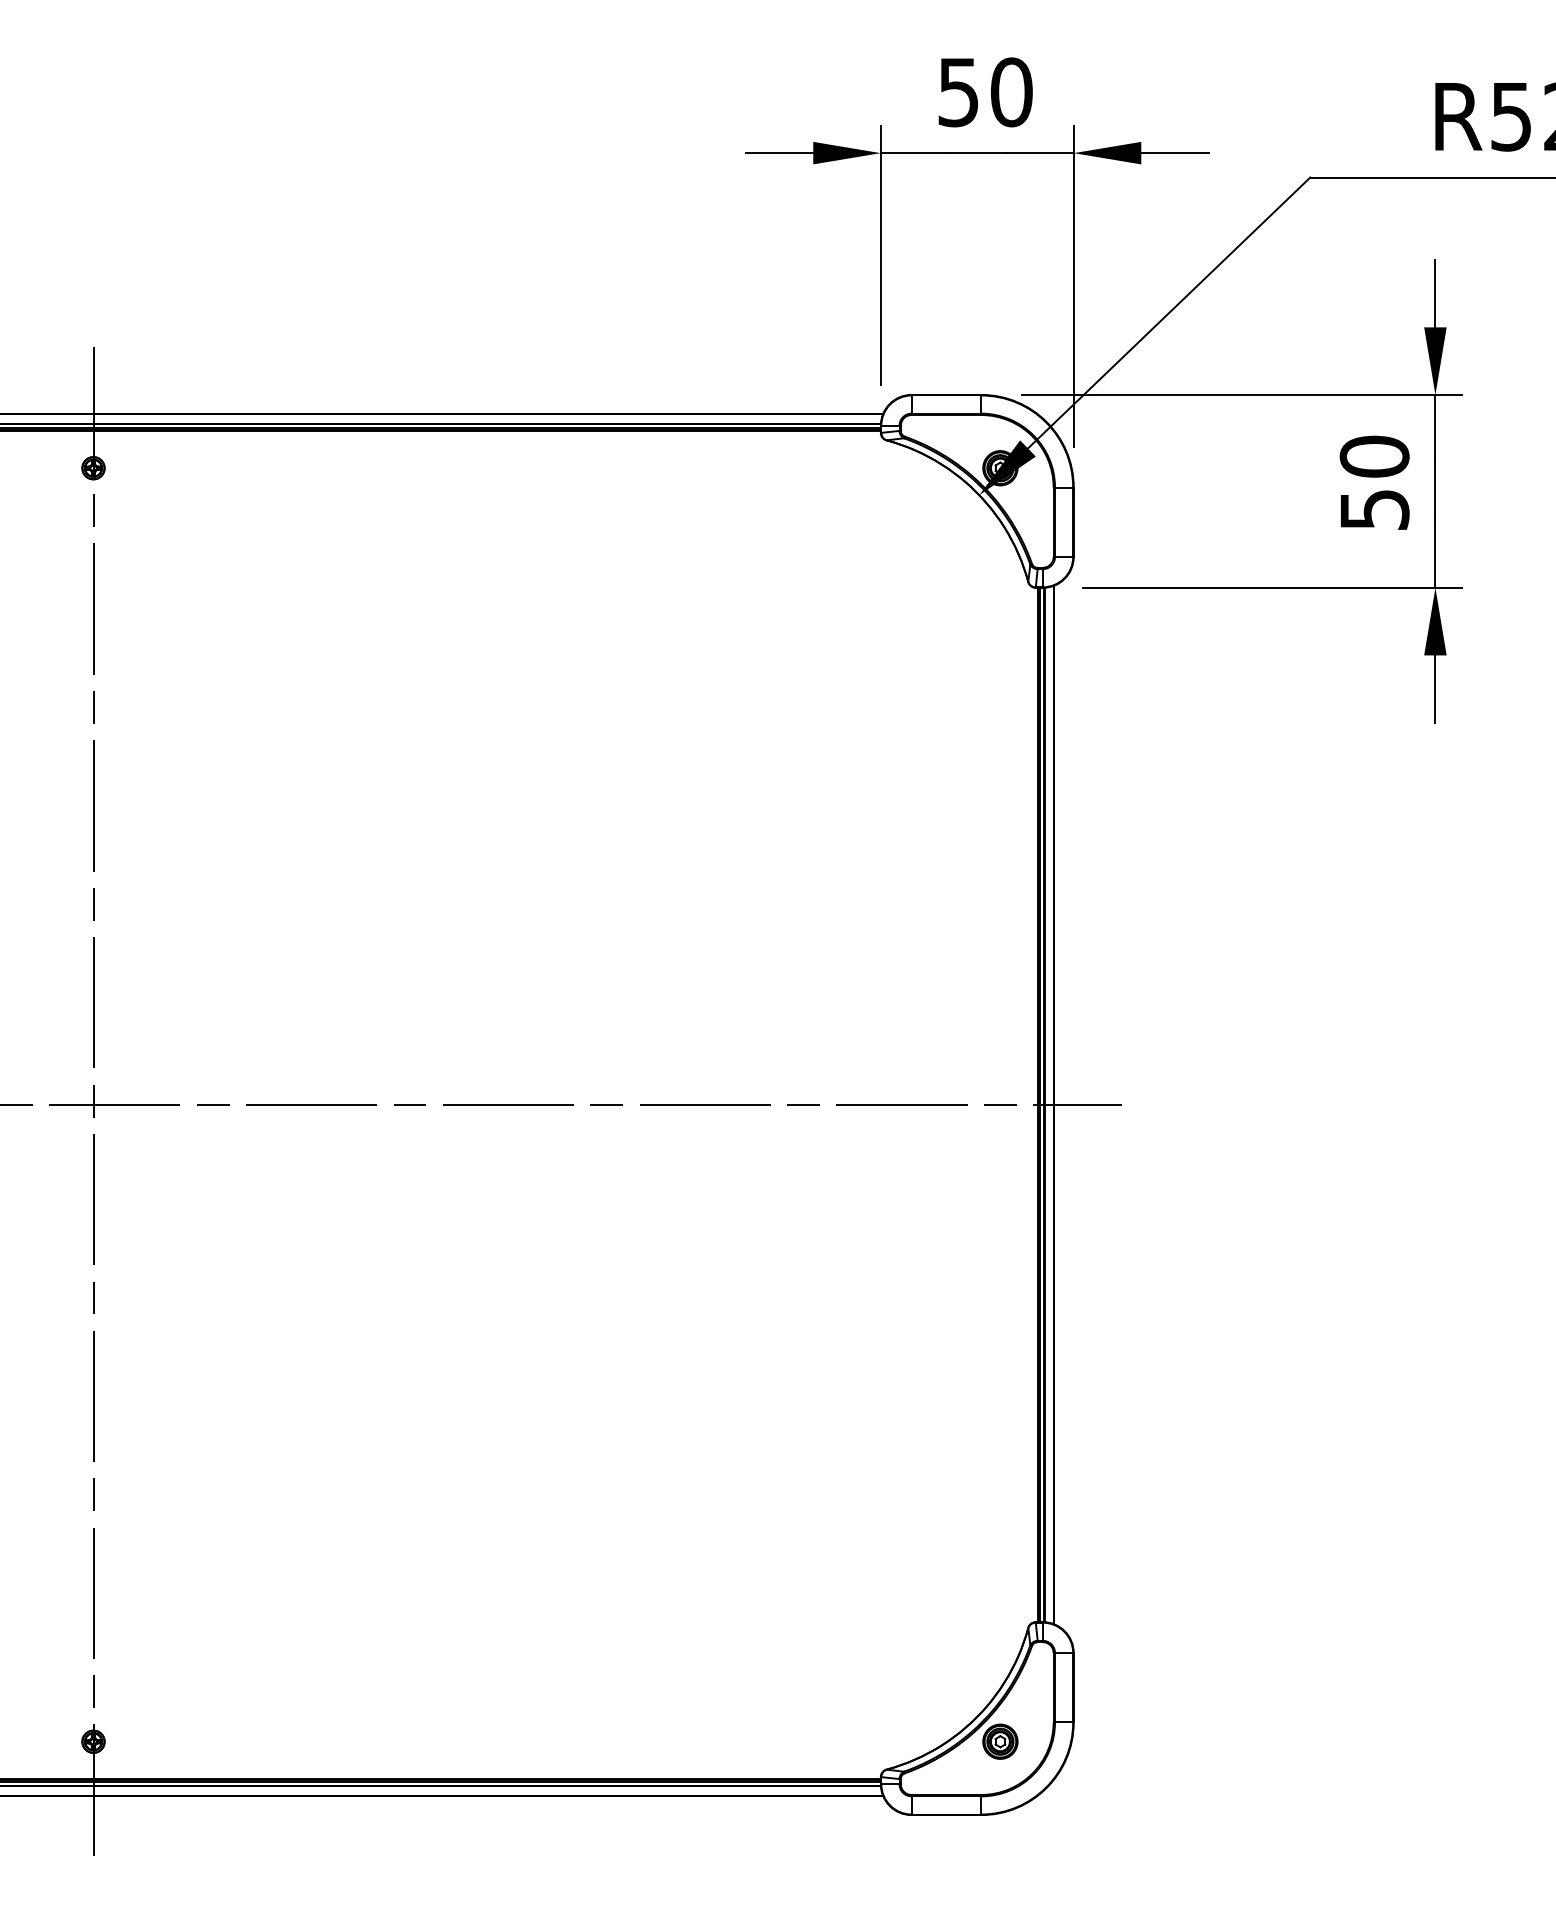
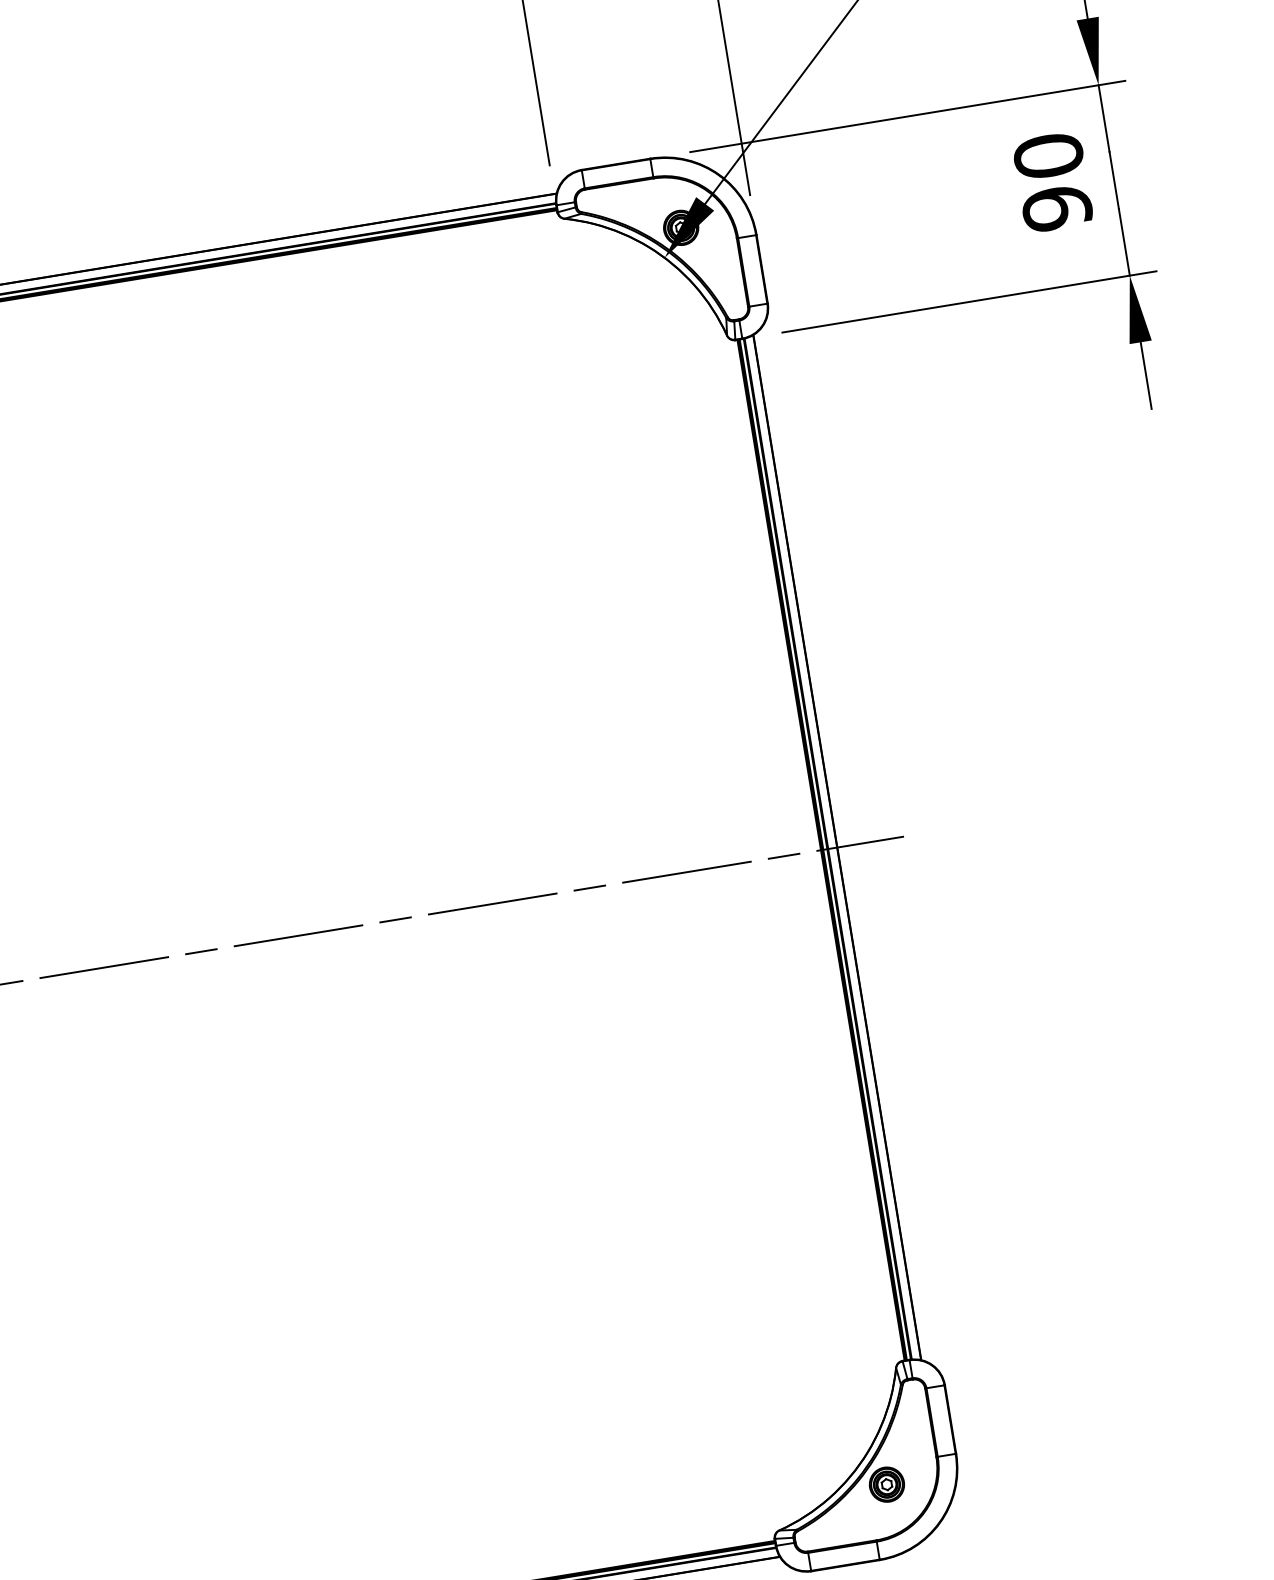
text: (1374, 509) -> (1057, 208), 50 -> 90

